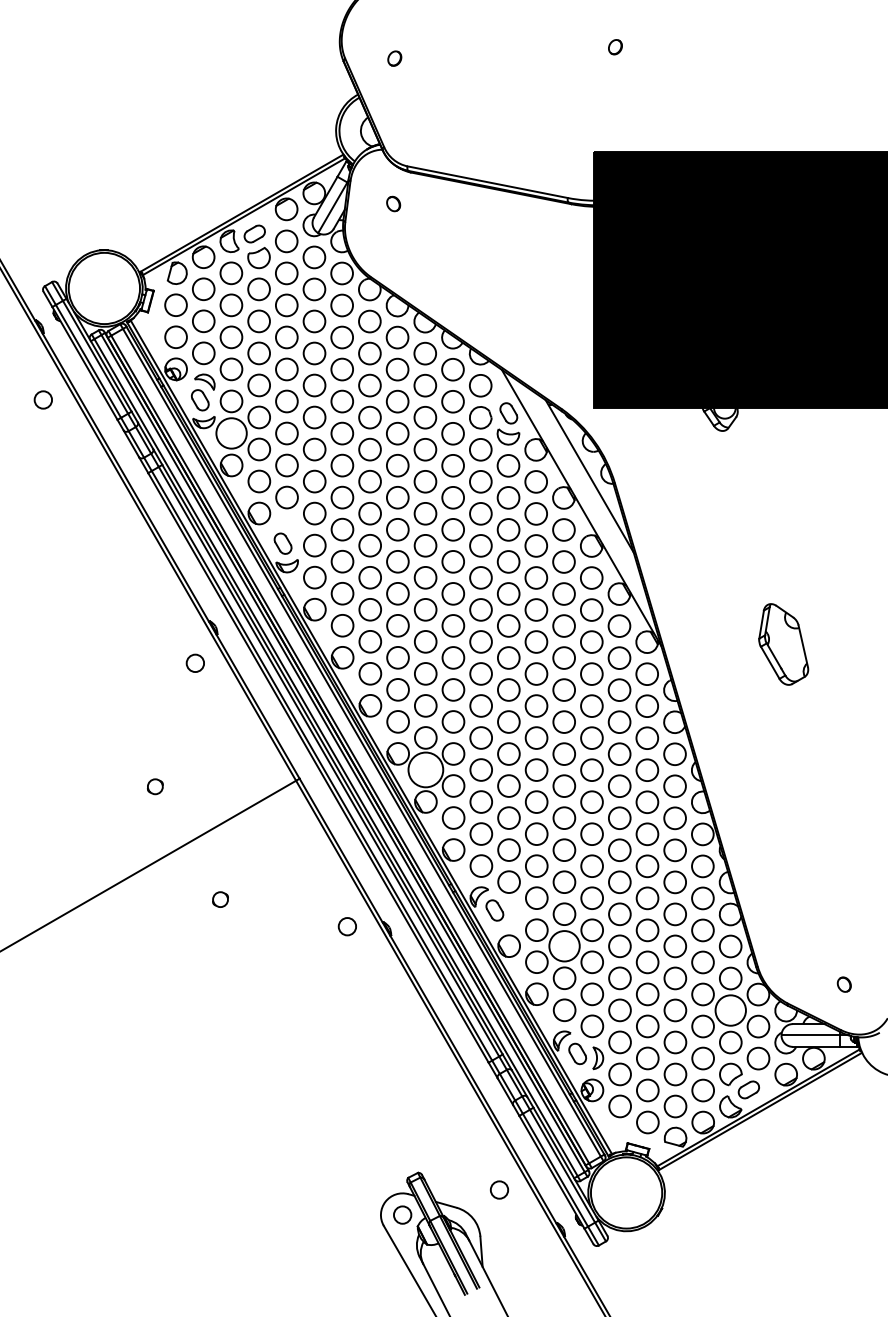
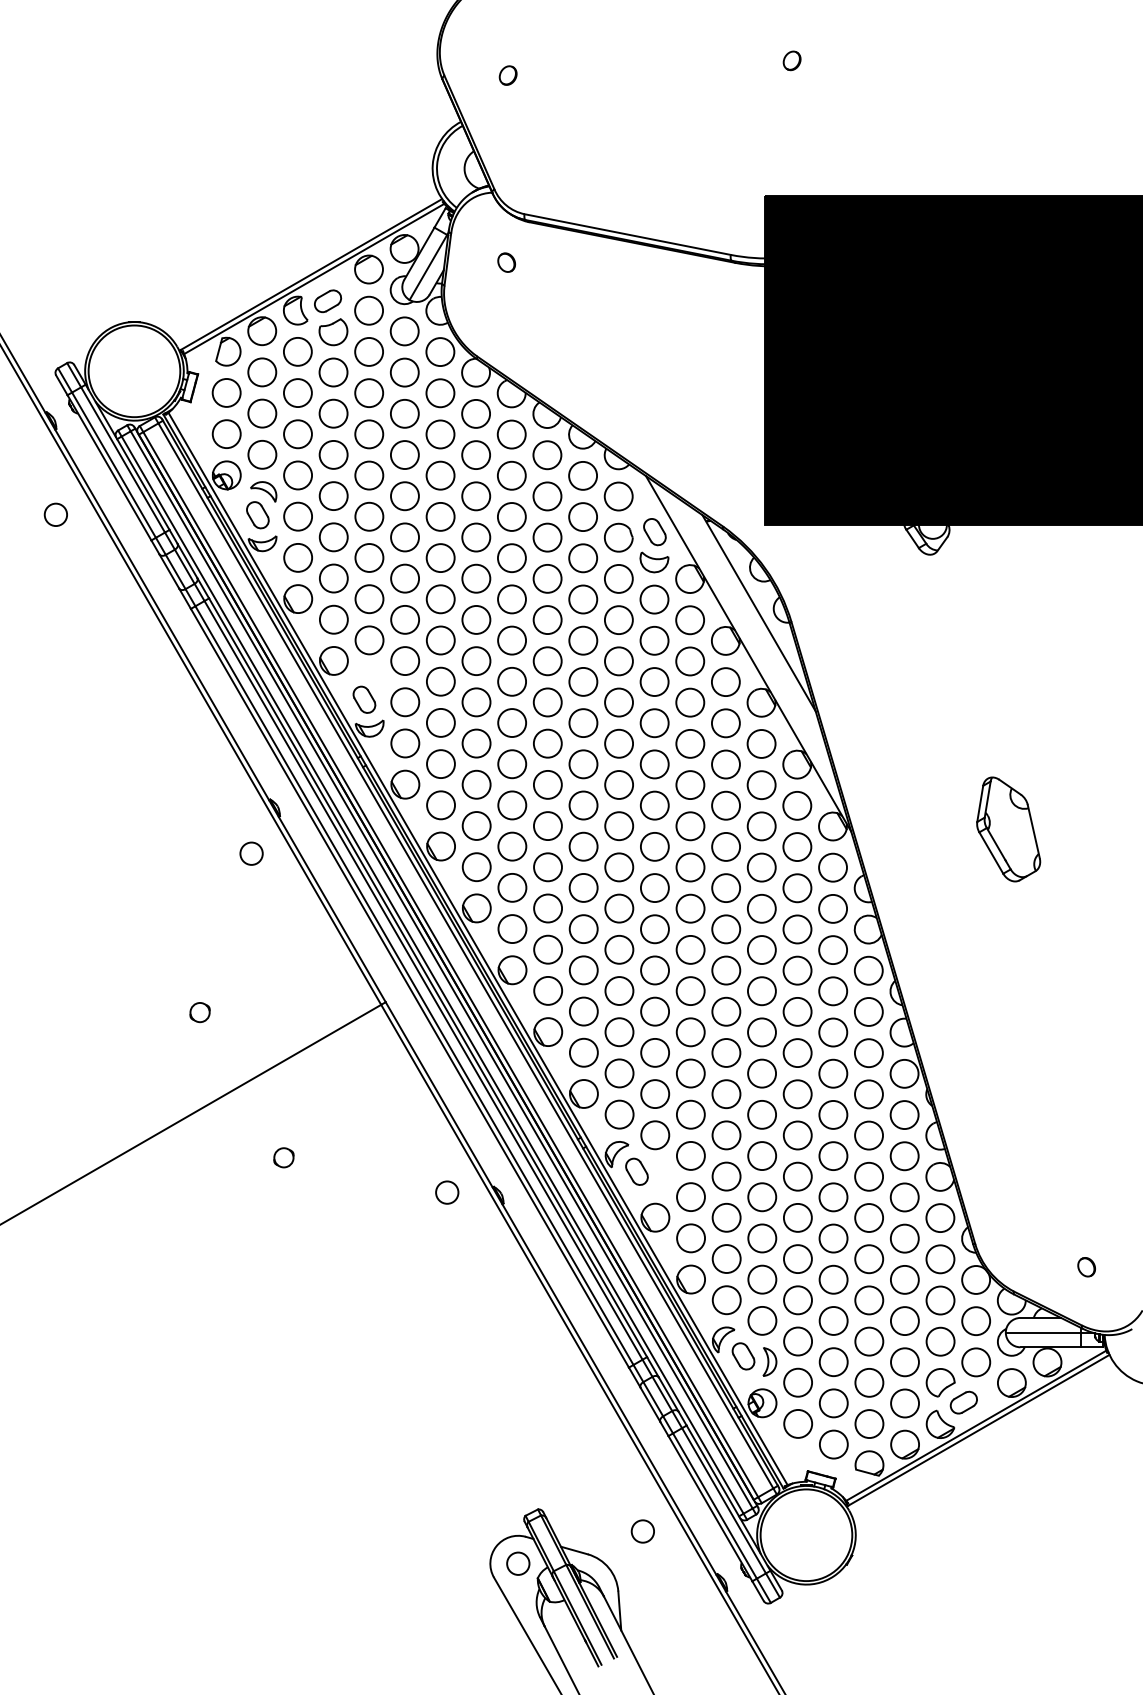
circle: (231, 433) -> (298, 557), size x0.71
circle: (426, 769) -> (548, 990), size x0.62
circle: (564, 946) -> (726, 1217), size x0.71
circle: (730, 1010) -> (940, 1300), size x0.71

